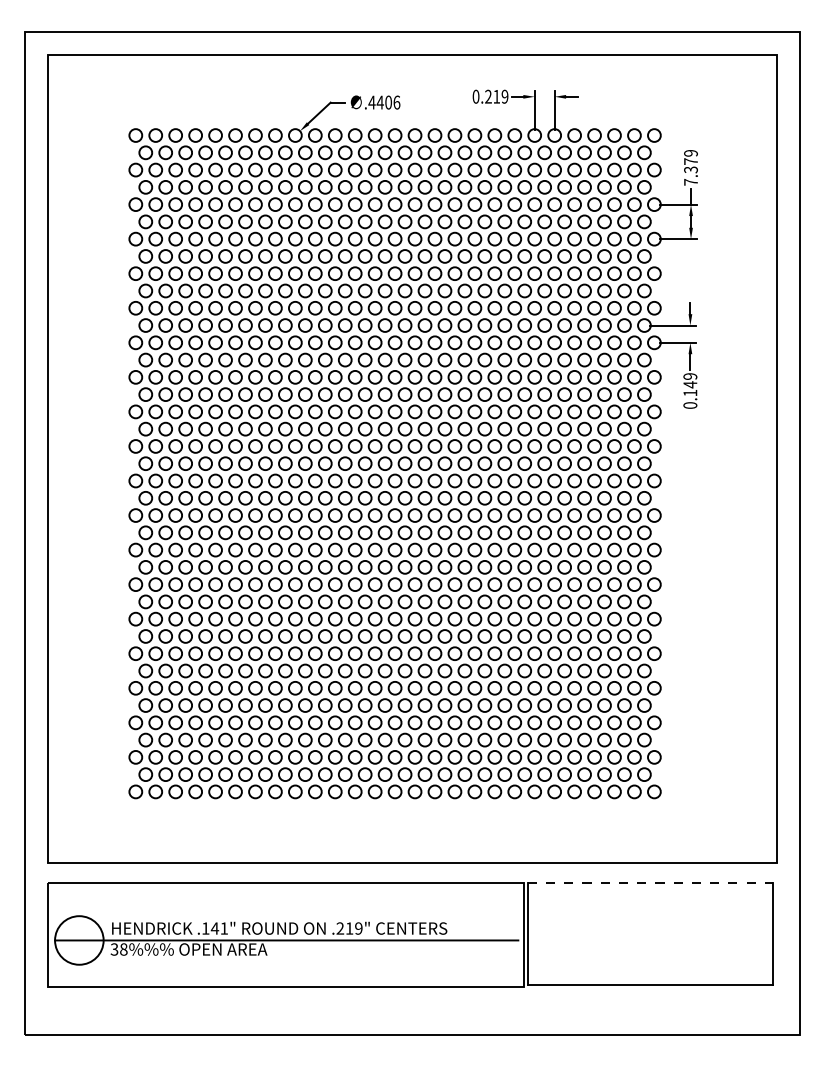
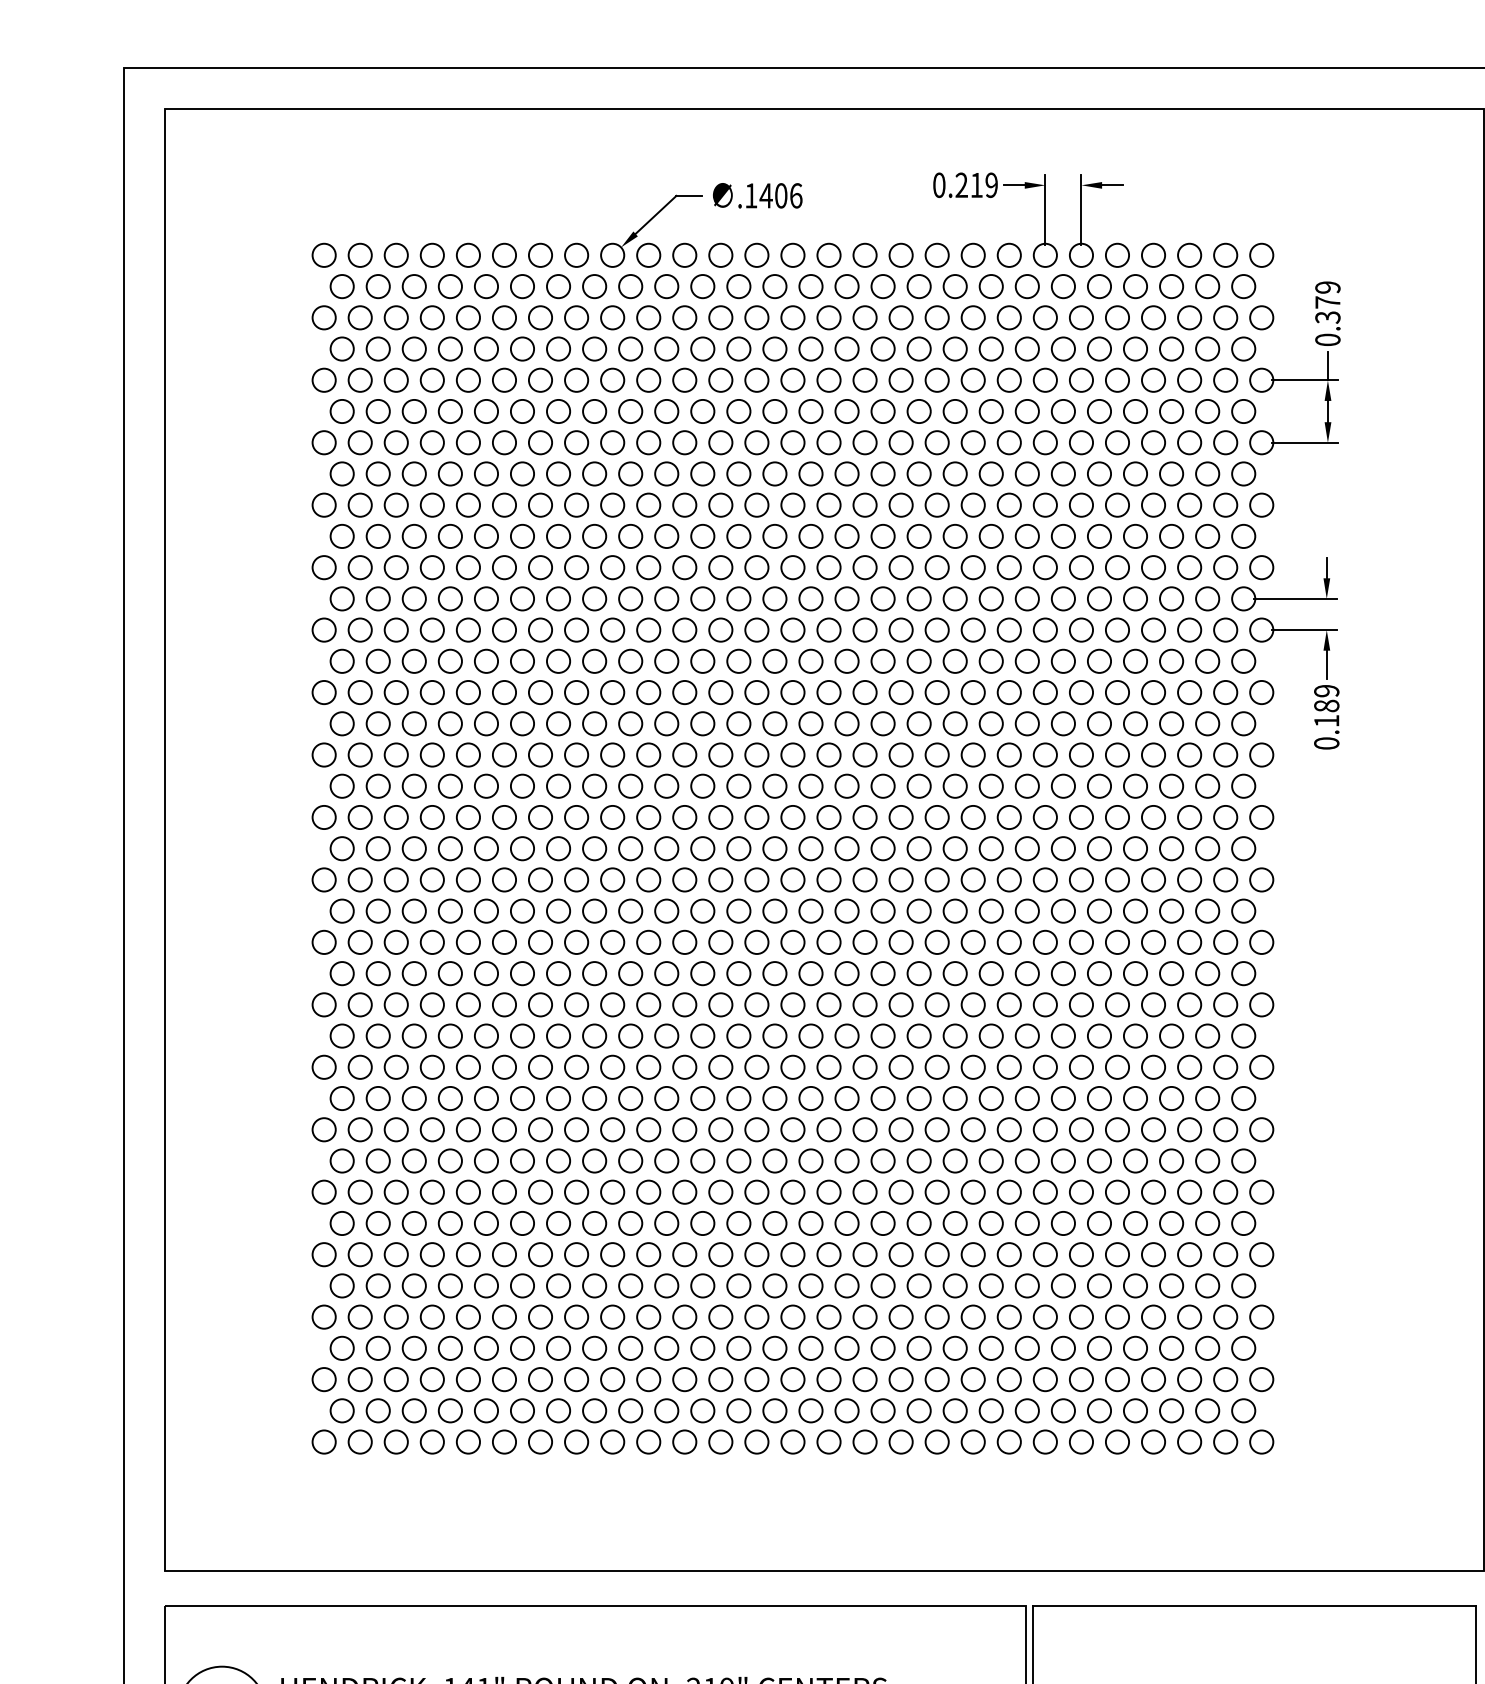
text: (371, 102) -> (750, 195), .4406 -> .1406
text: (690, 181) -> (1326, 338), 7.379 -> 0.379
text: (690, 384) -> (1326, 705), 0.149 -> 0.189
line: (650, 882) -> (1254, 1605), dashed -> solid

